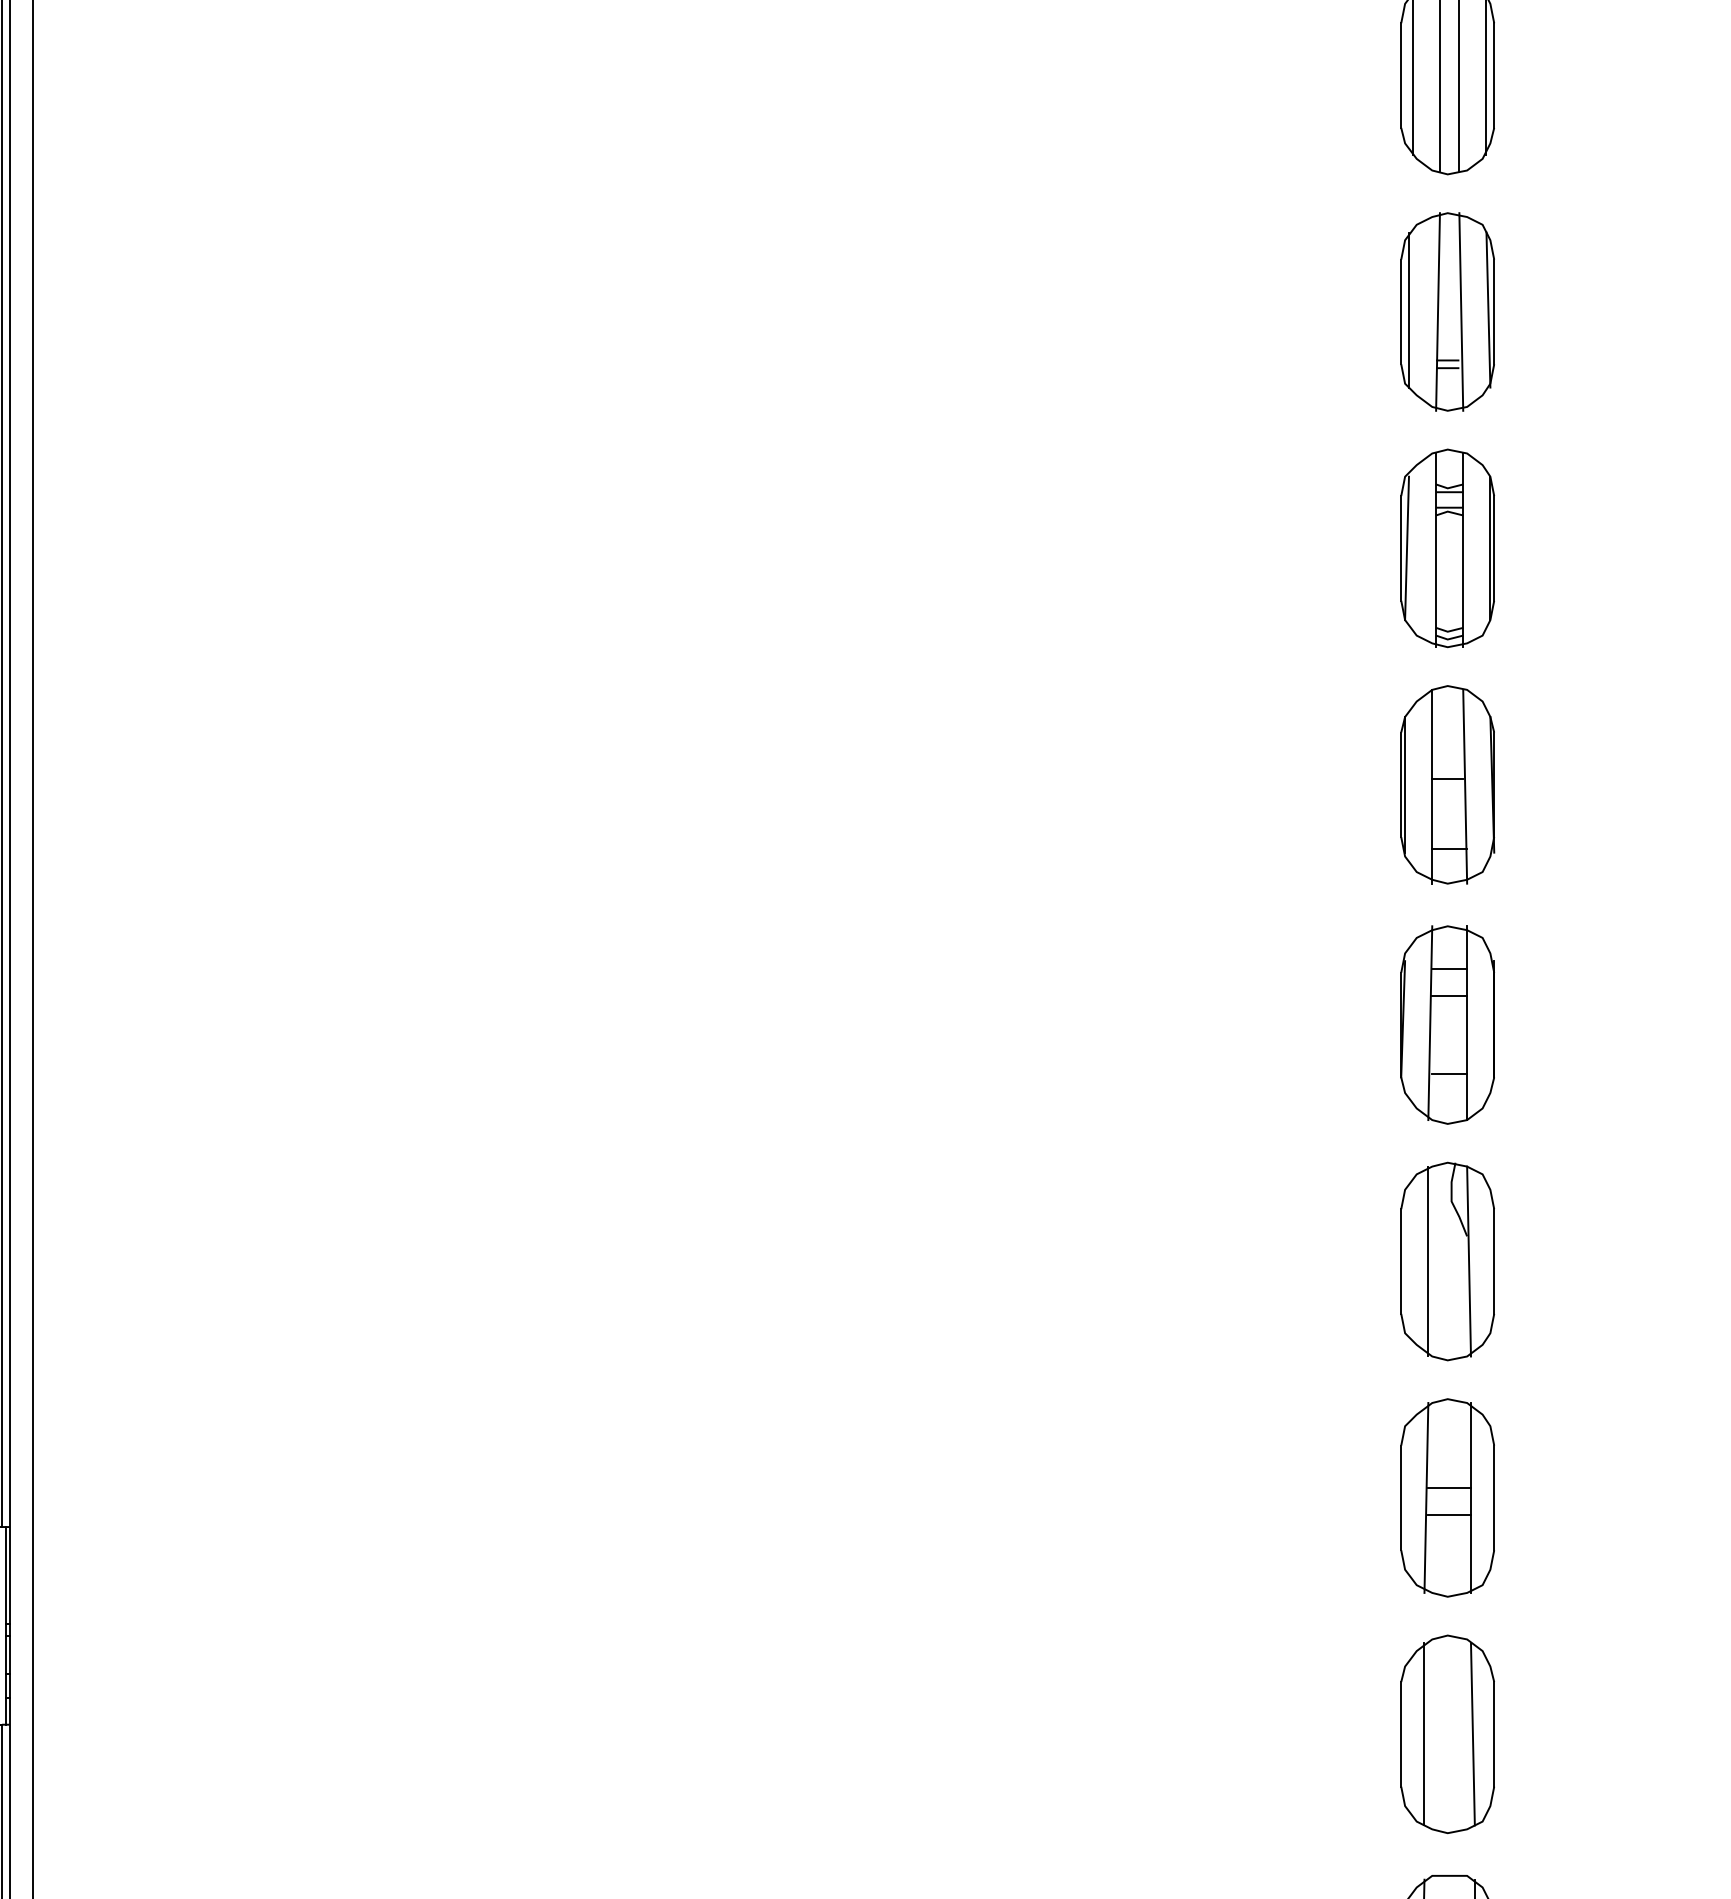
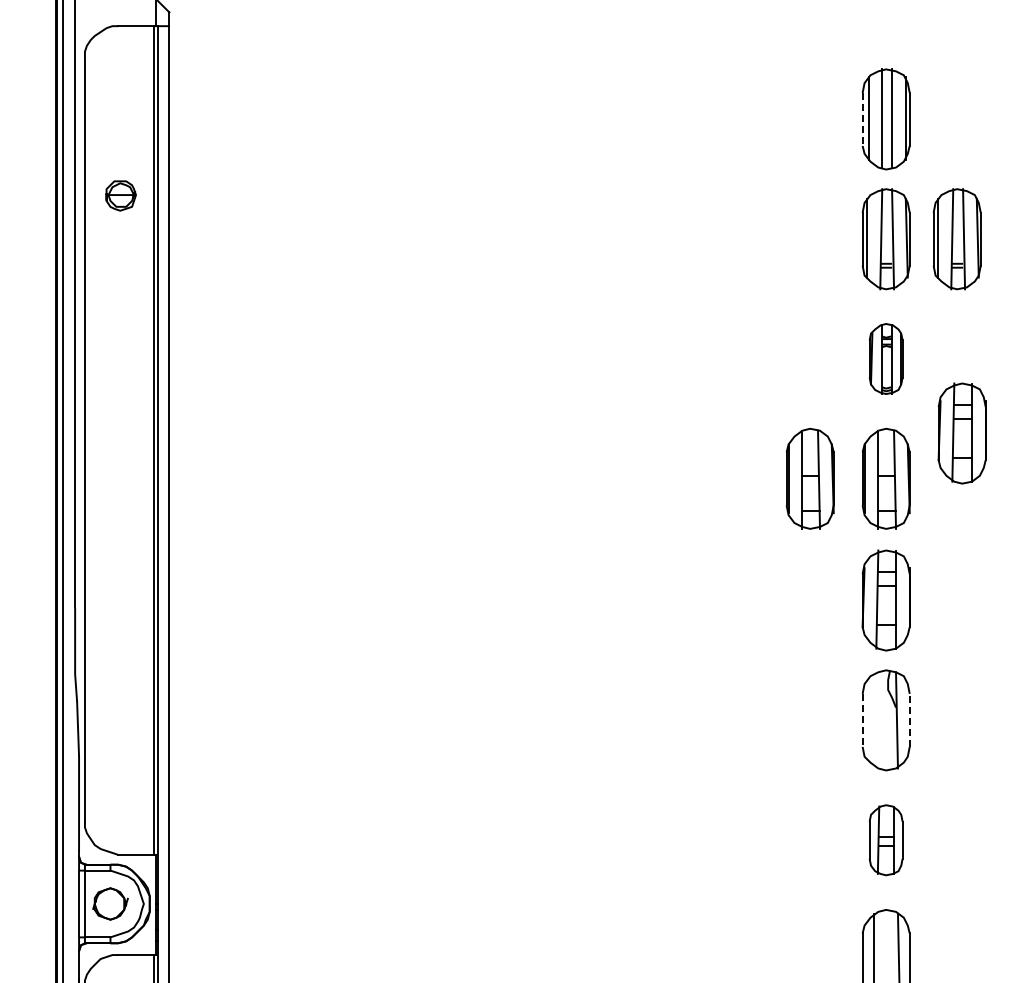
line: (1400, 75) -> (862, 119), solid -> dashed
part: (1586, 312) -> (956, 239), added
part: (1446, 547) -> (885, 358), size x0.7
part: (1596, 695) -> (961, 433), added
part: (1296, 784) -> (809, 478), added
line: (1400, 1261) -> (862, 720), solid -> dashed
line: (1428, 1261) -> (876, 720), removed
line: (1493, 1261) -> (909, 720), solid -> dashed
part: (1446, 1498) -> (885, 840), size x0.7

